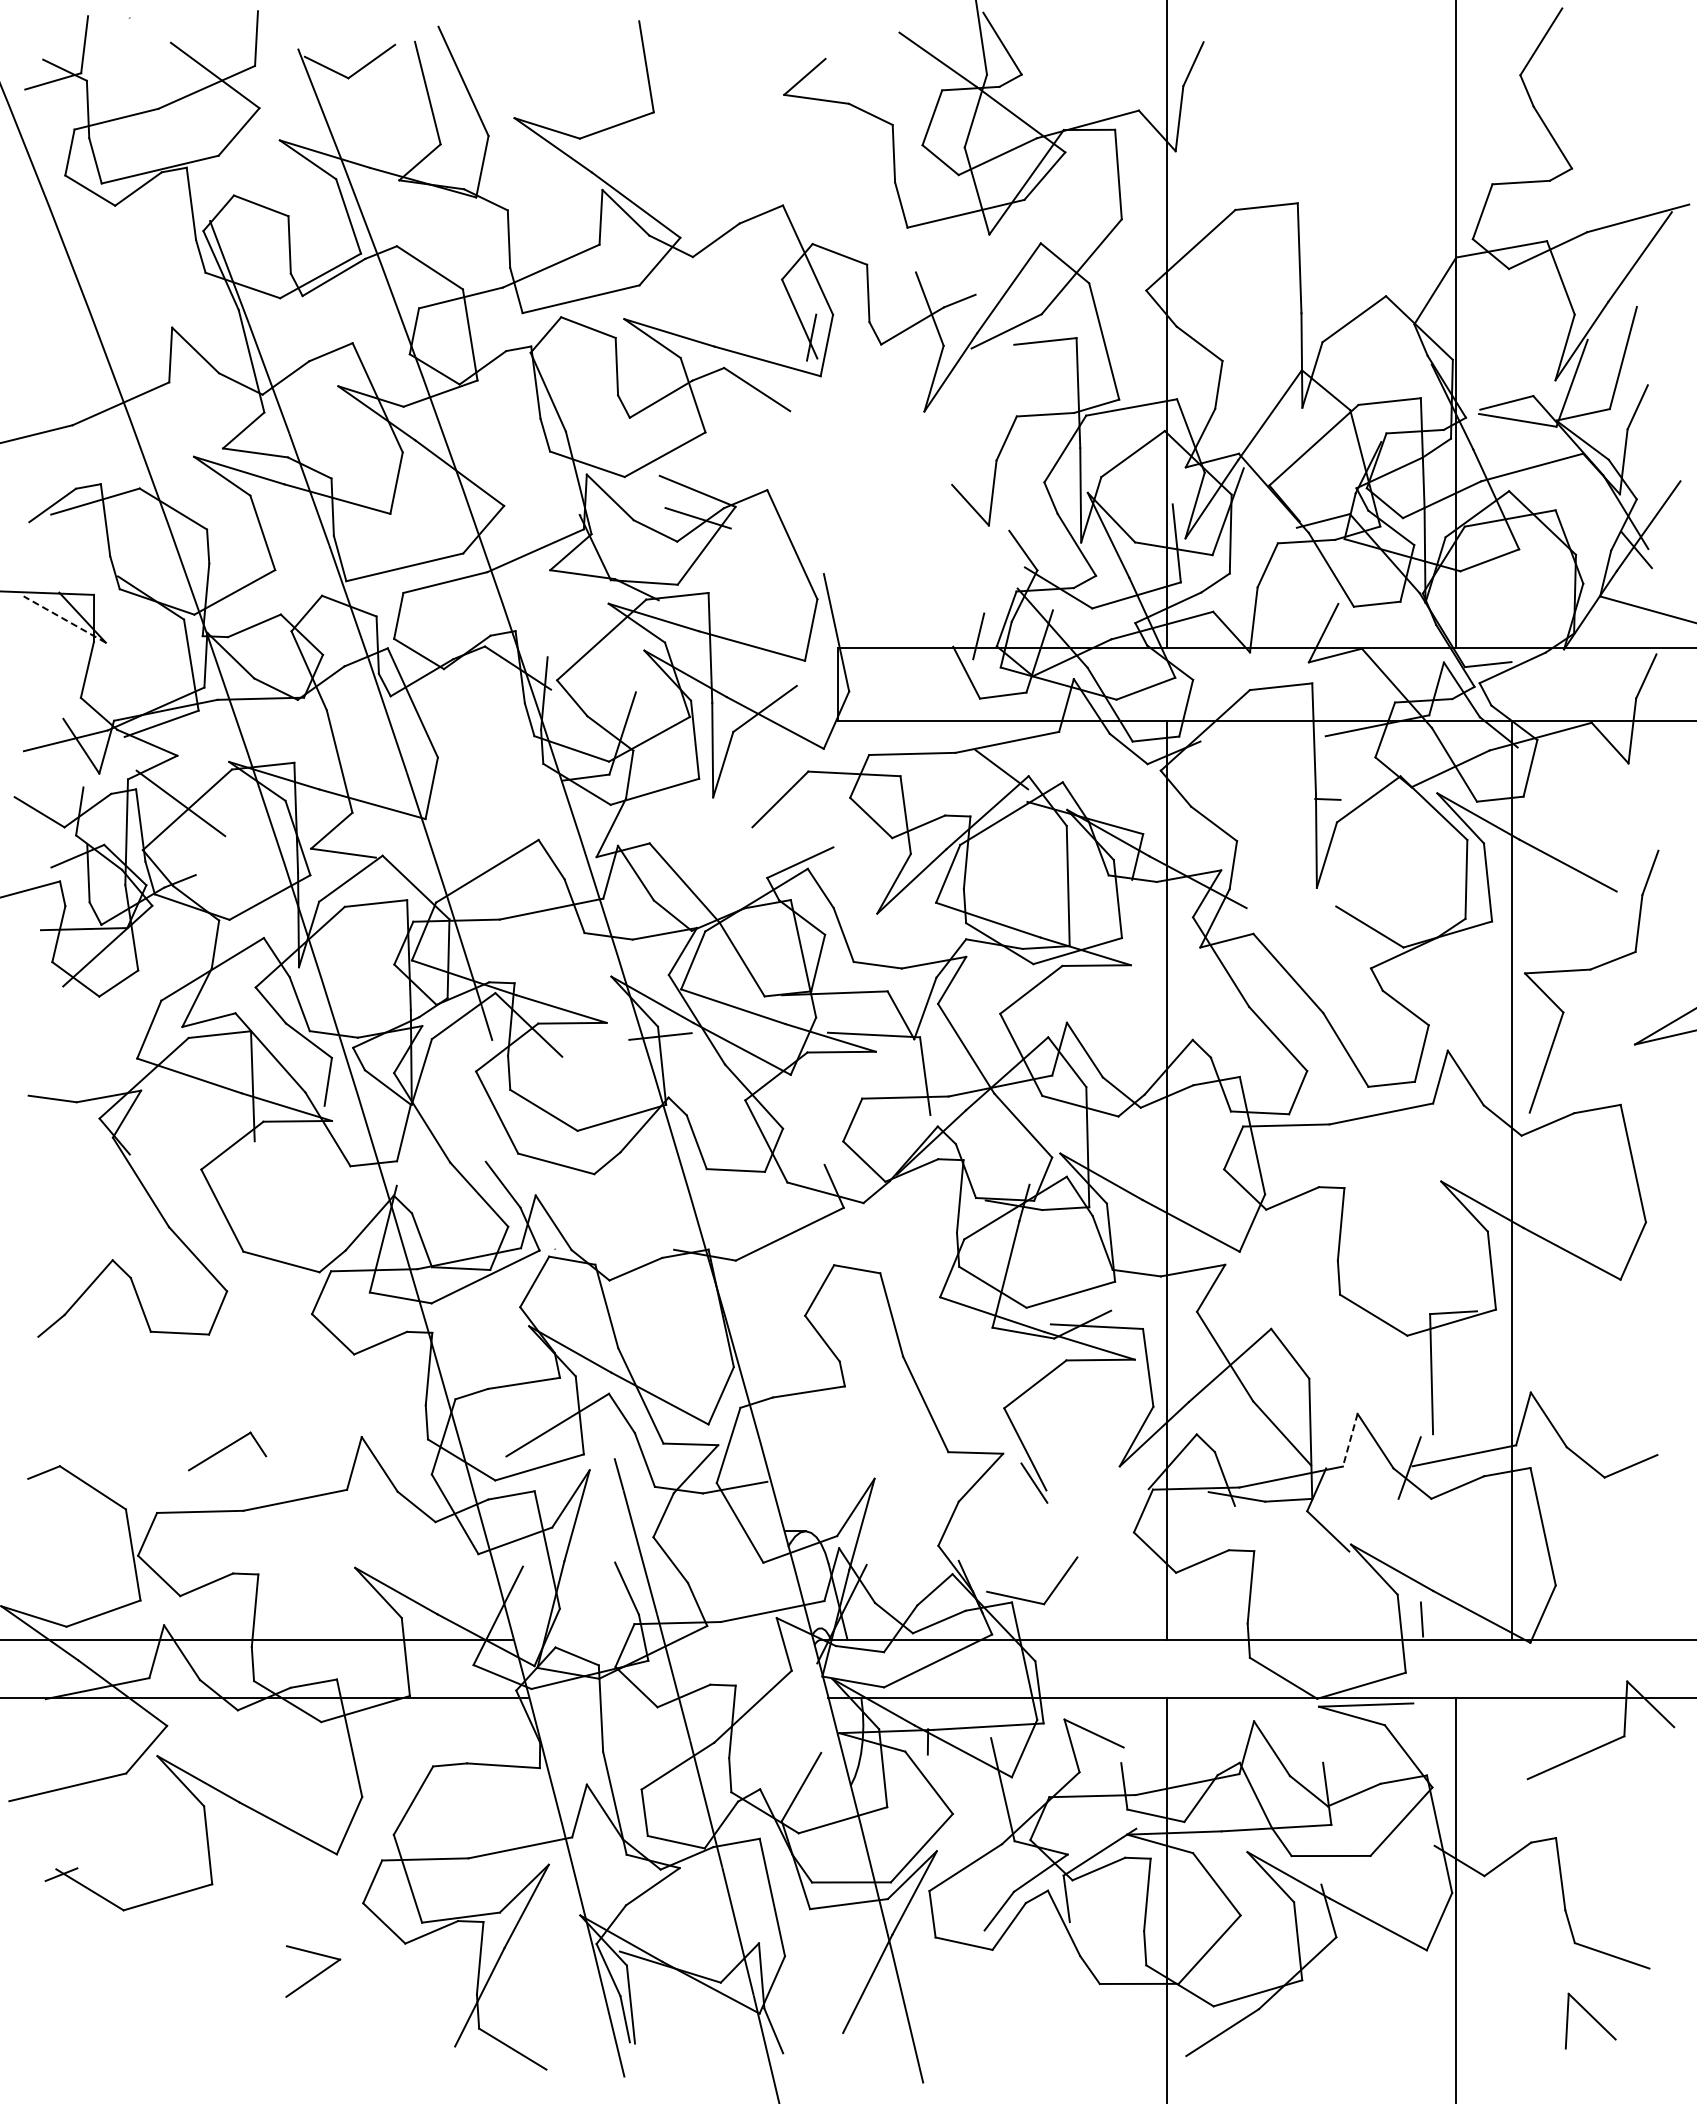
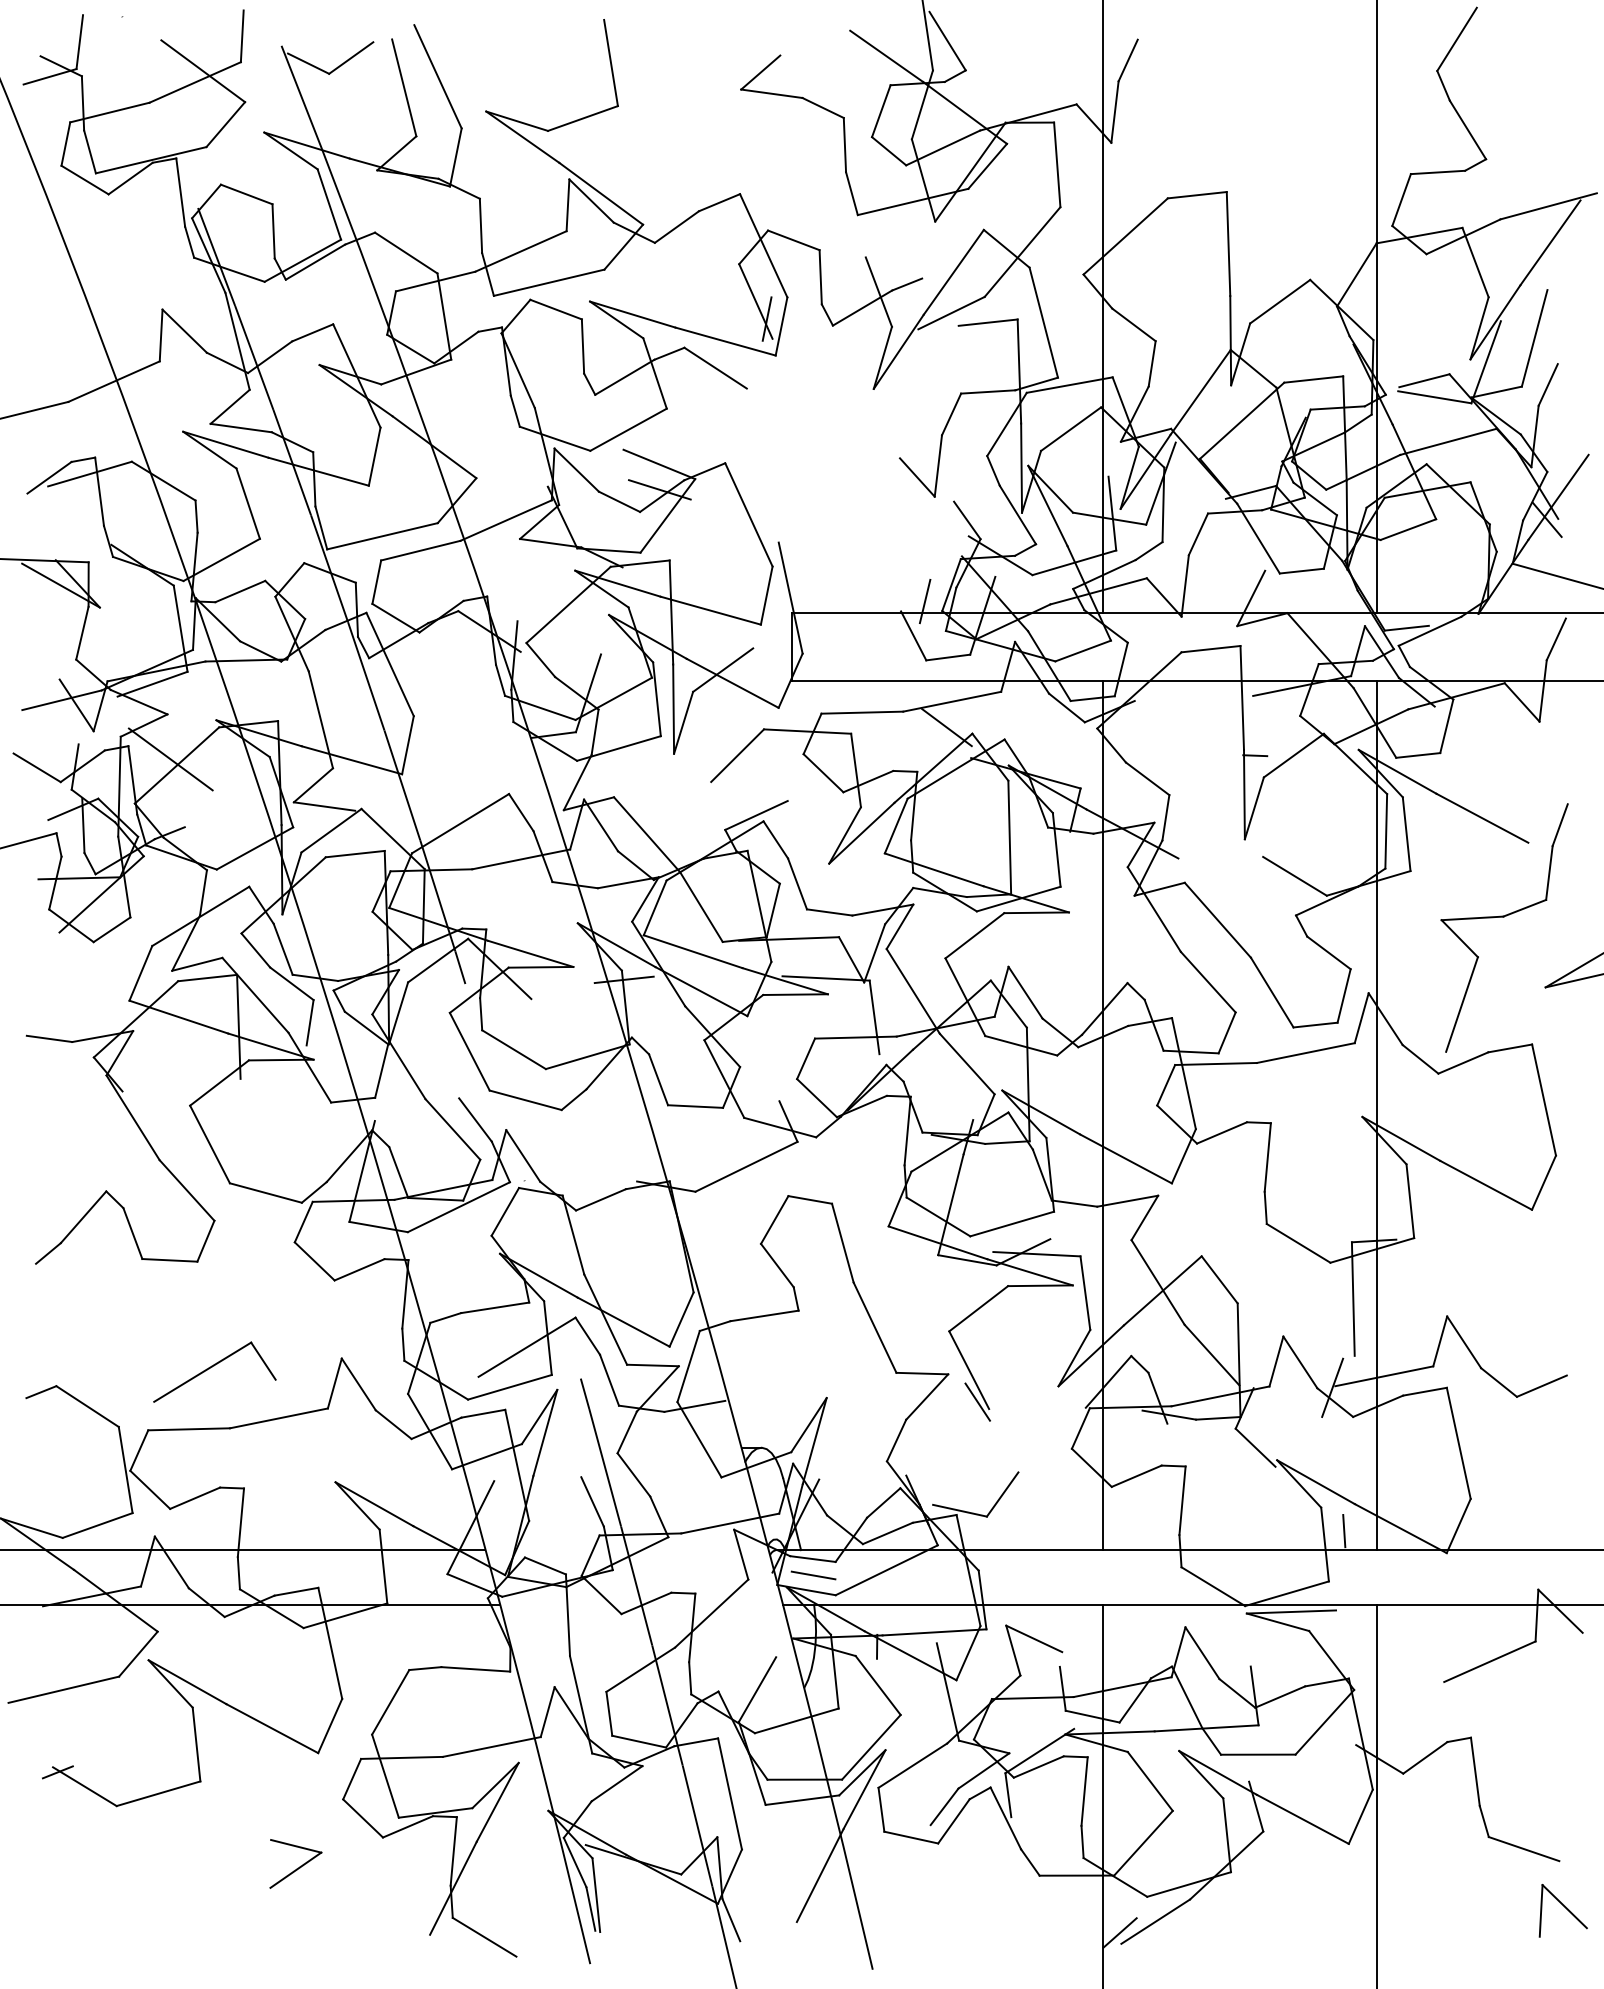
line: (64, 619) -> (60, 585), dashed -> solid
line: (1512, 1179) -> (1376, 1115), moved
line: (1350, 1440) -> (1276, 1361), dashed -> solid
part: (227, 1451) -> (214, 1372), size x1.67
line: (860, 1666) -> (813, 1575), added
part: (1590, 2020) -> (1563, 1910), moved
line: (1184, 2044) -> (1119, 1932), added

